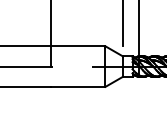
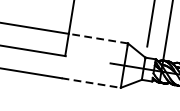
line: (77, 46) -> (97, 38), solid -> dashed
line: (78, 86) -> (91, 82), solid -> dashed

